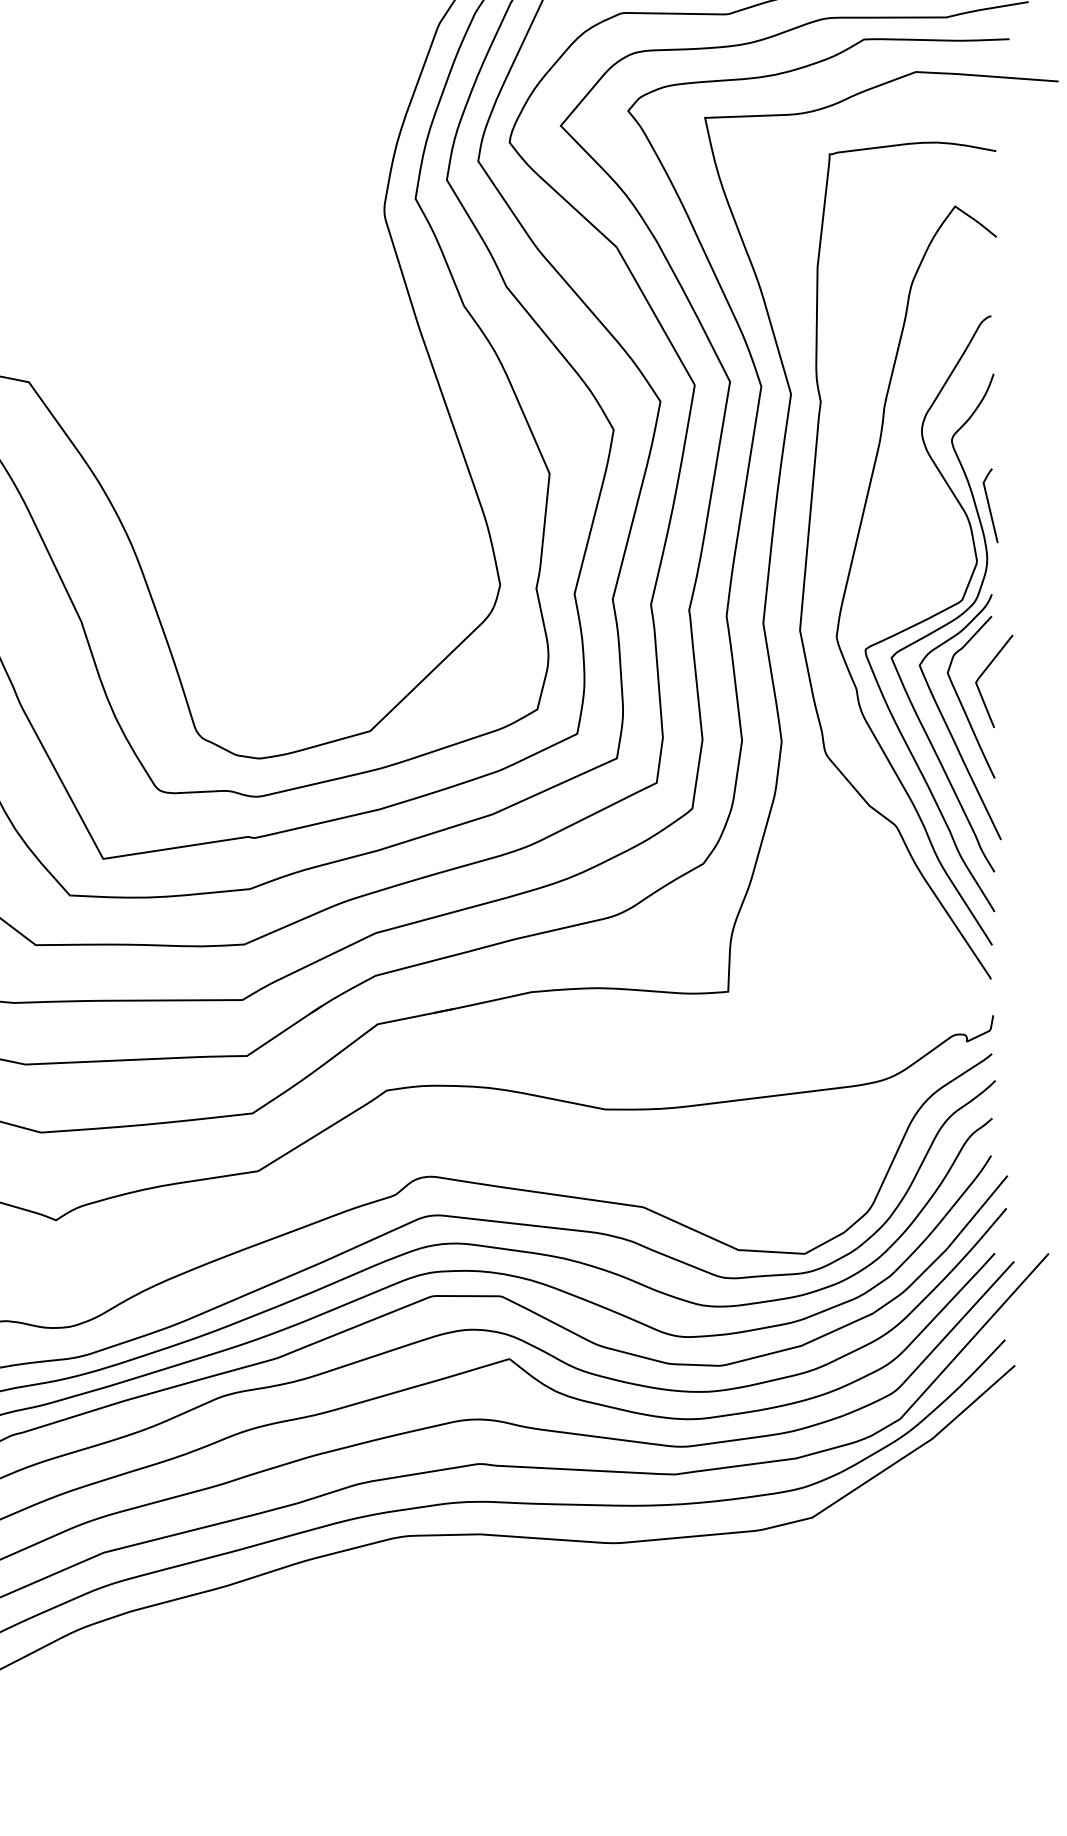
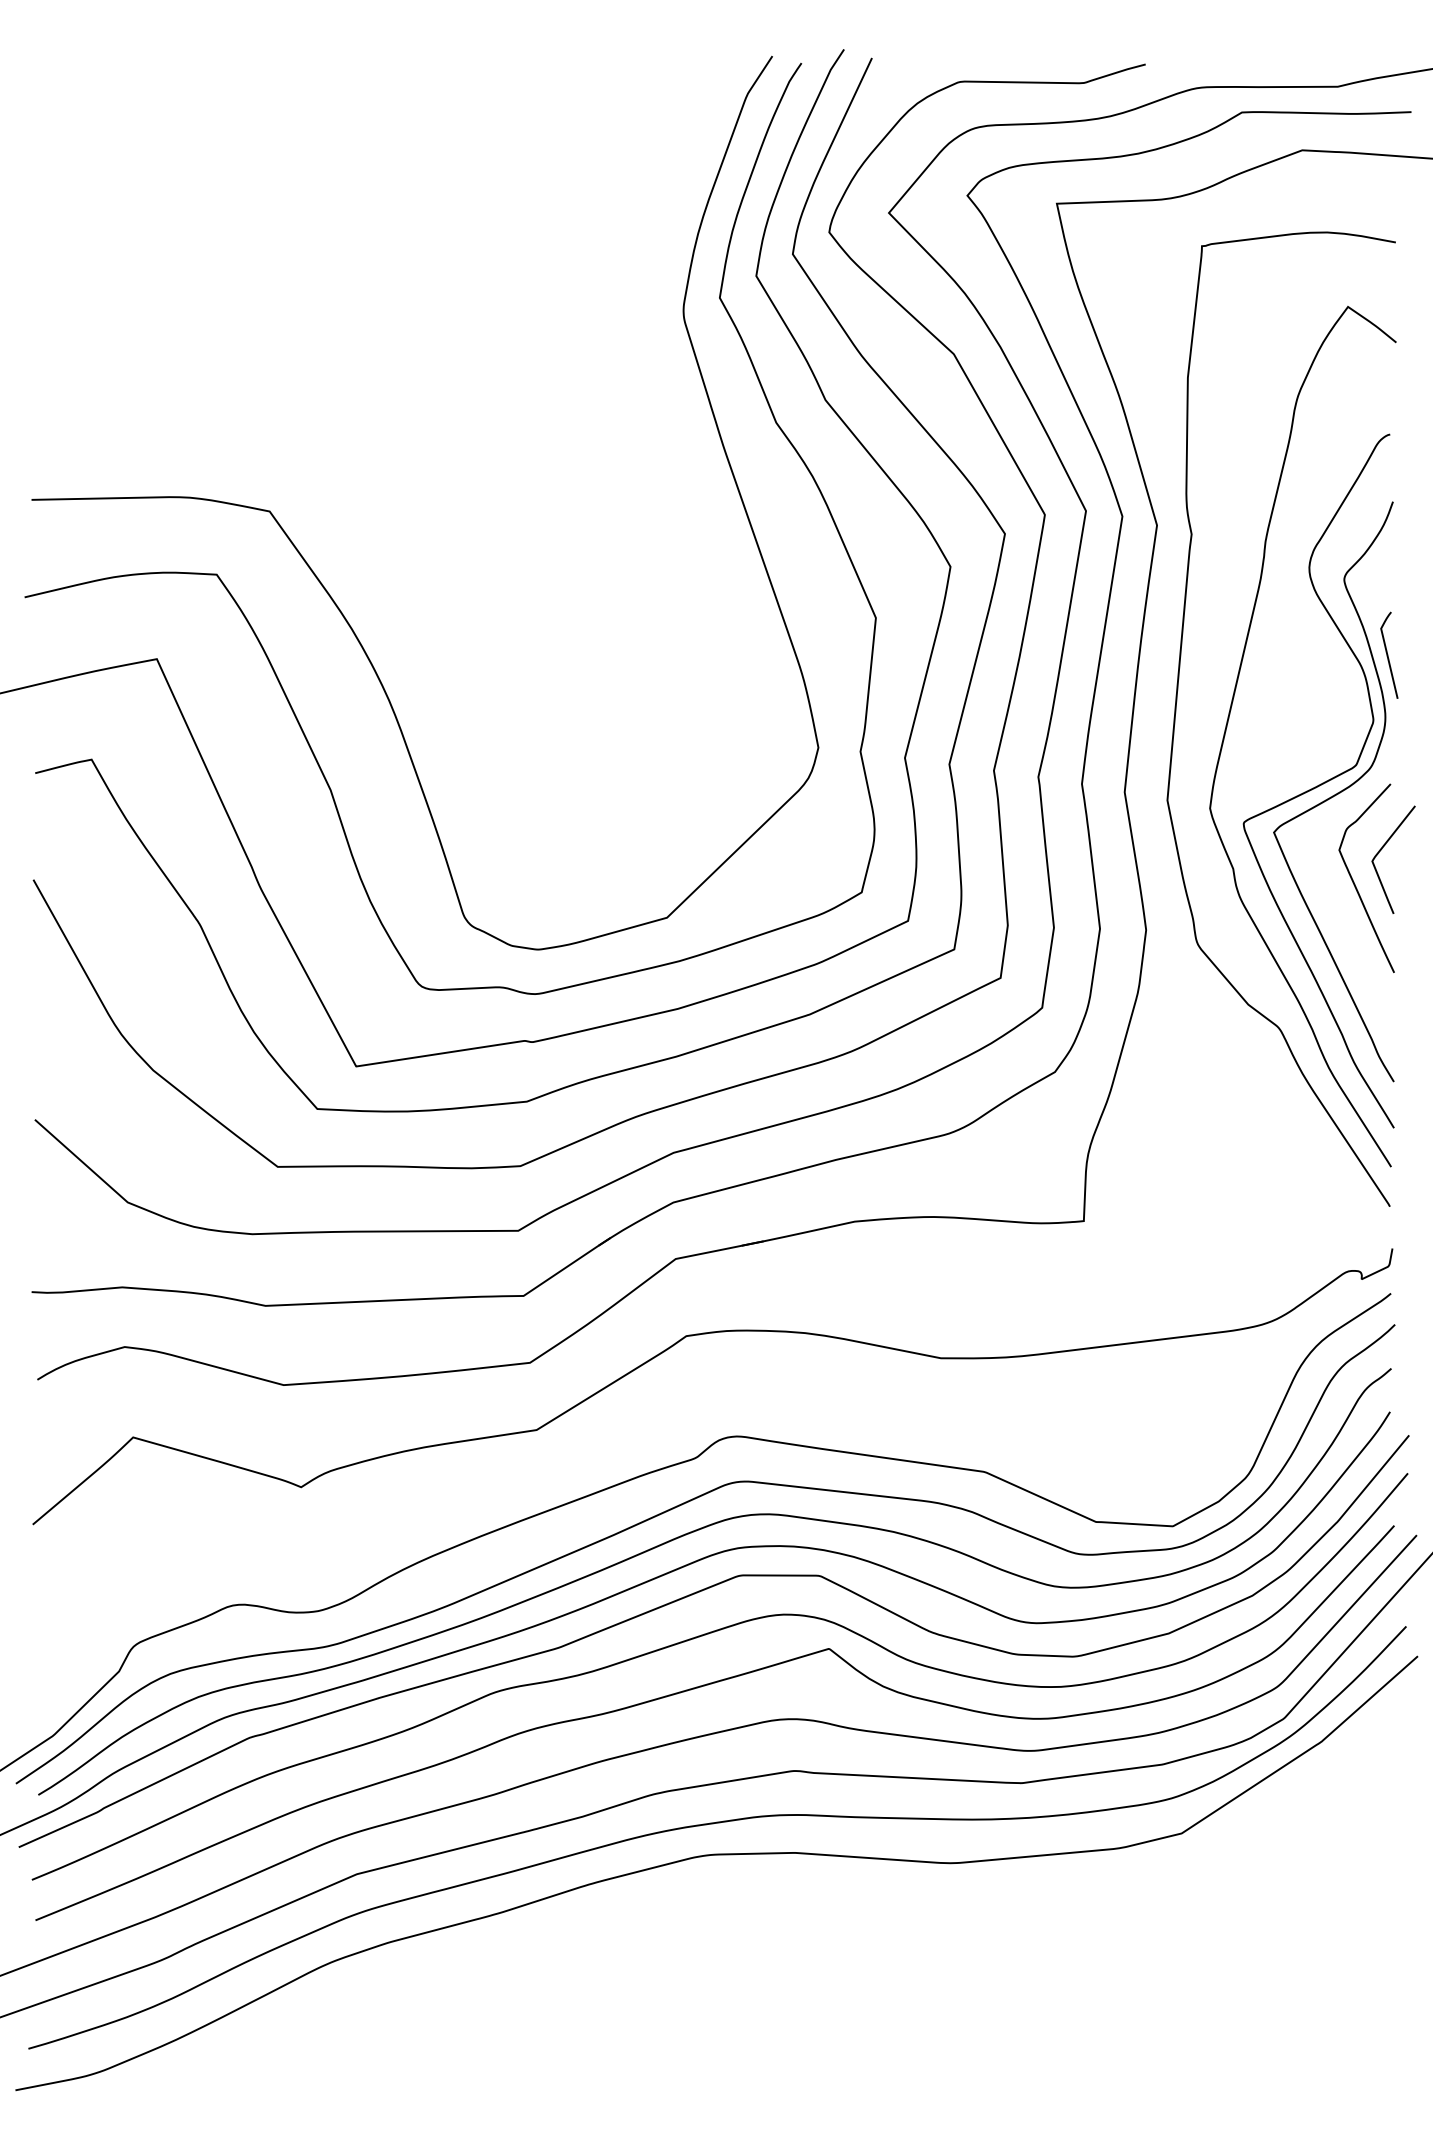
curve: (946, 721) -> (1337, 906), removed

